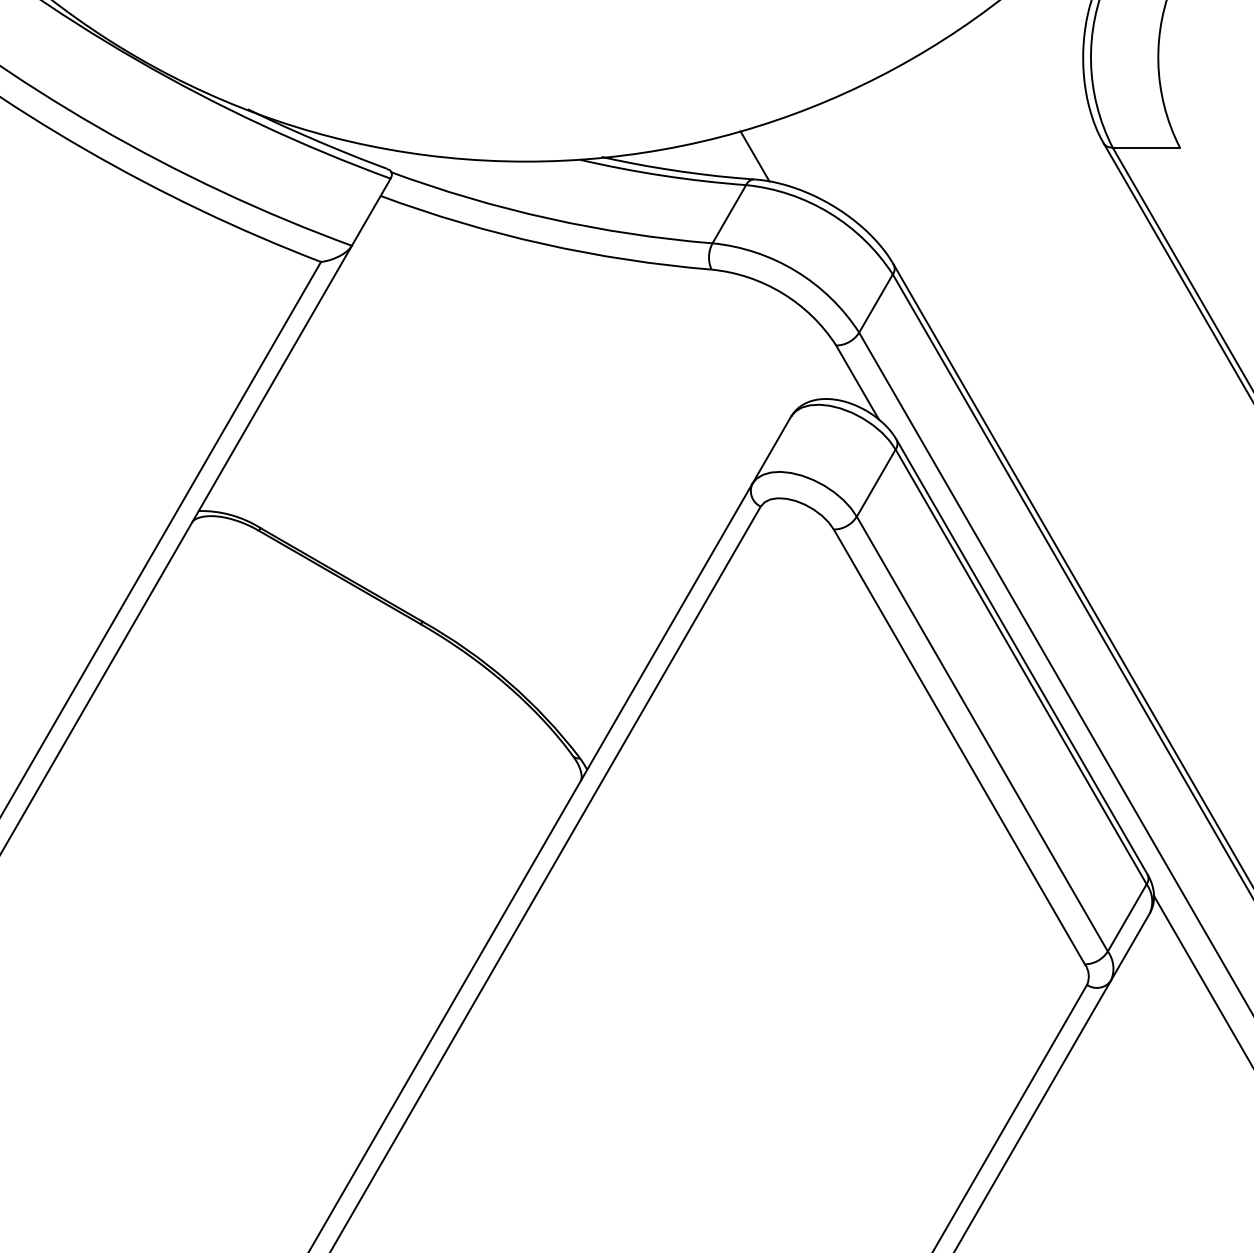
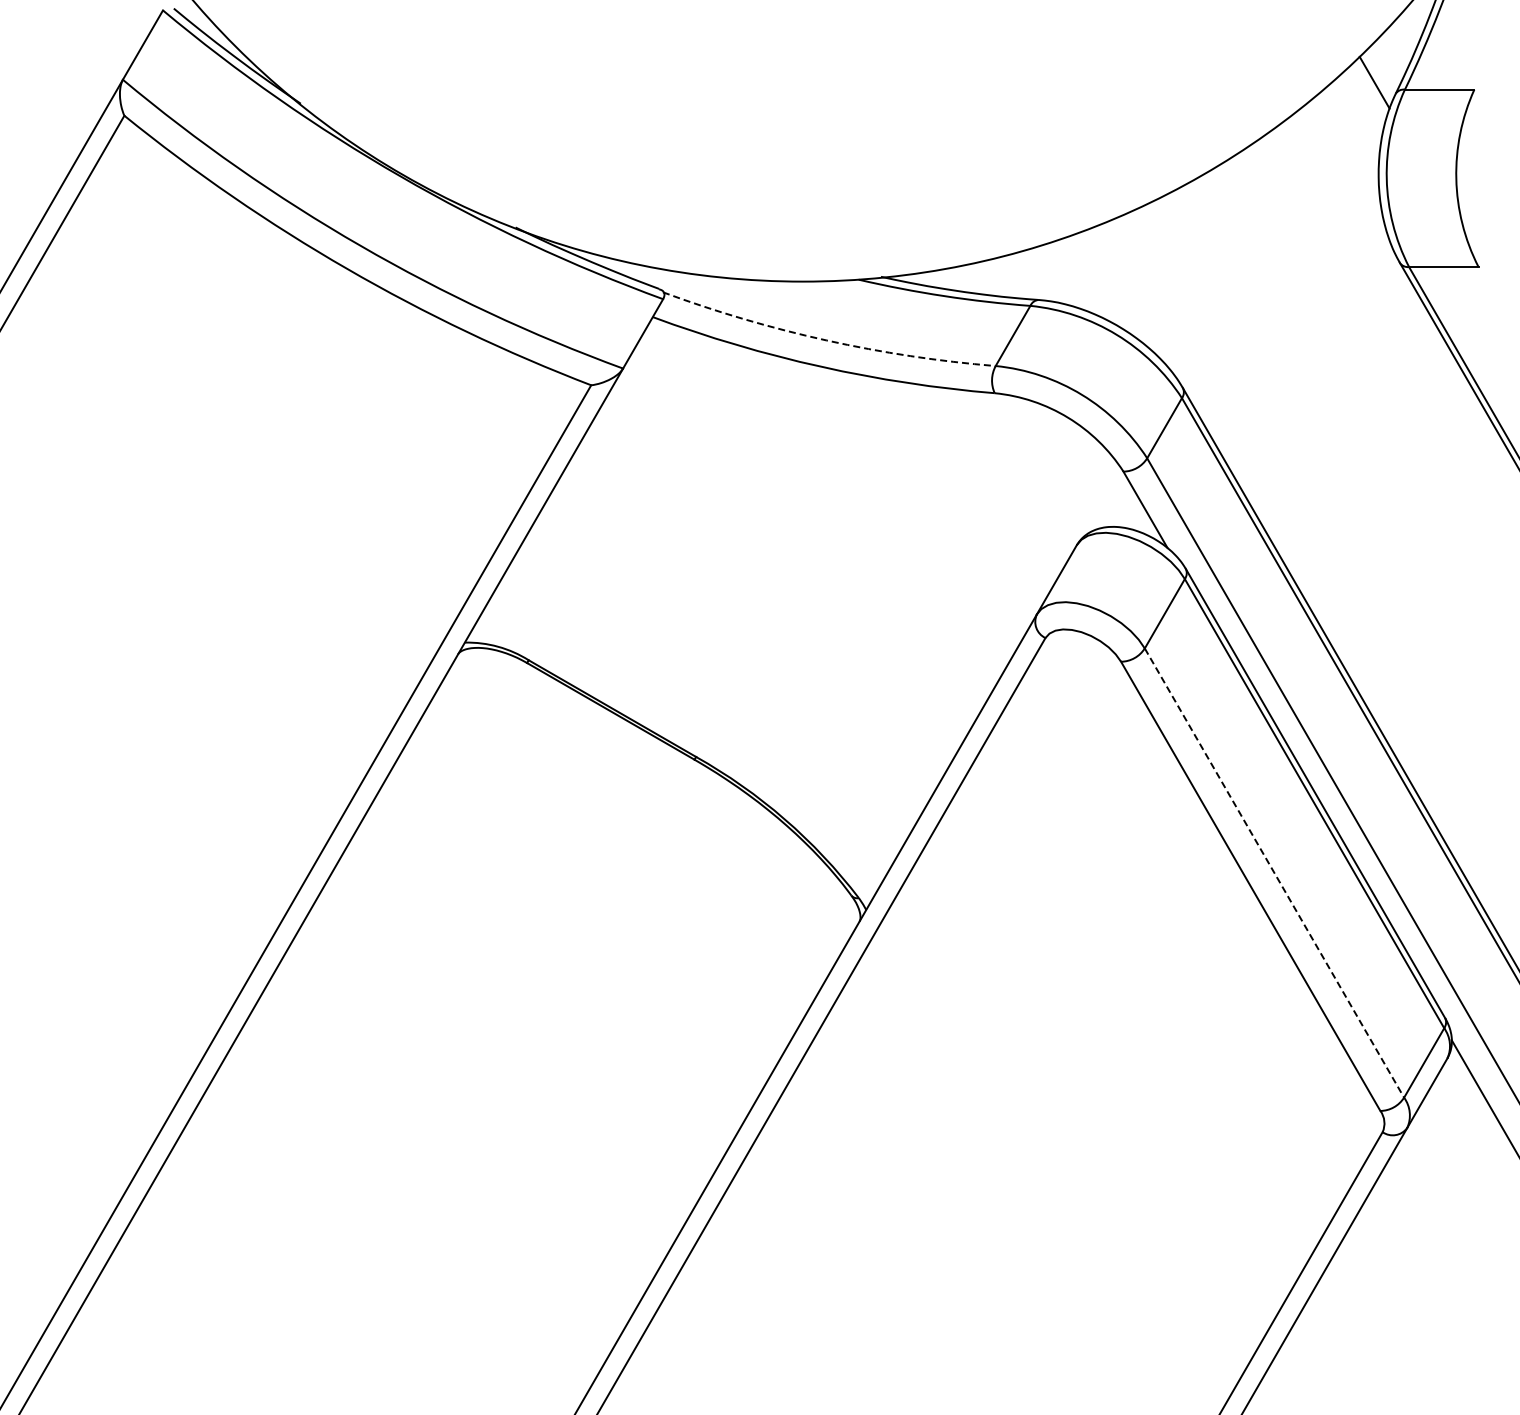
line: (754, 156) -> (1039, 276), removed
arc: (548, 218) -> (826, 340), solid -> dashed
line: (982, 734) -> (1274, 873), solid -> dashed

